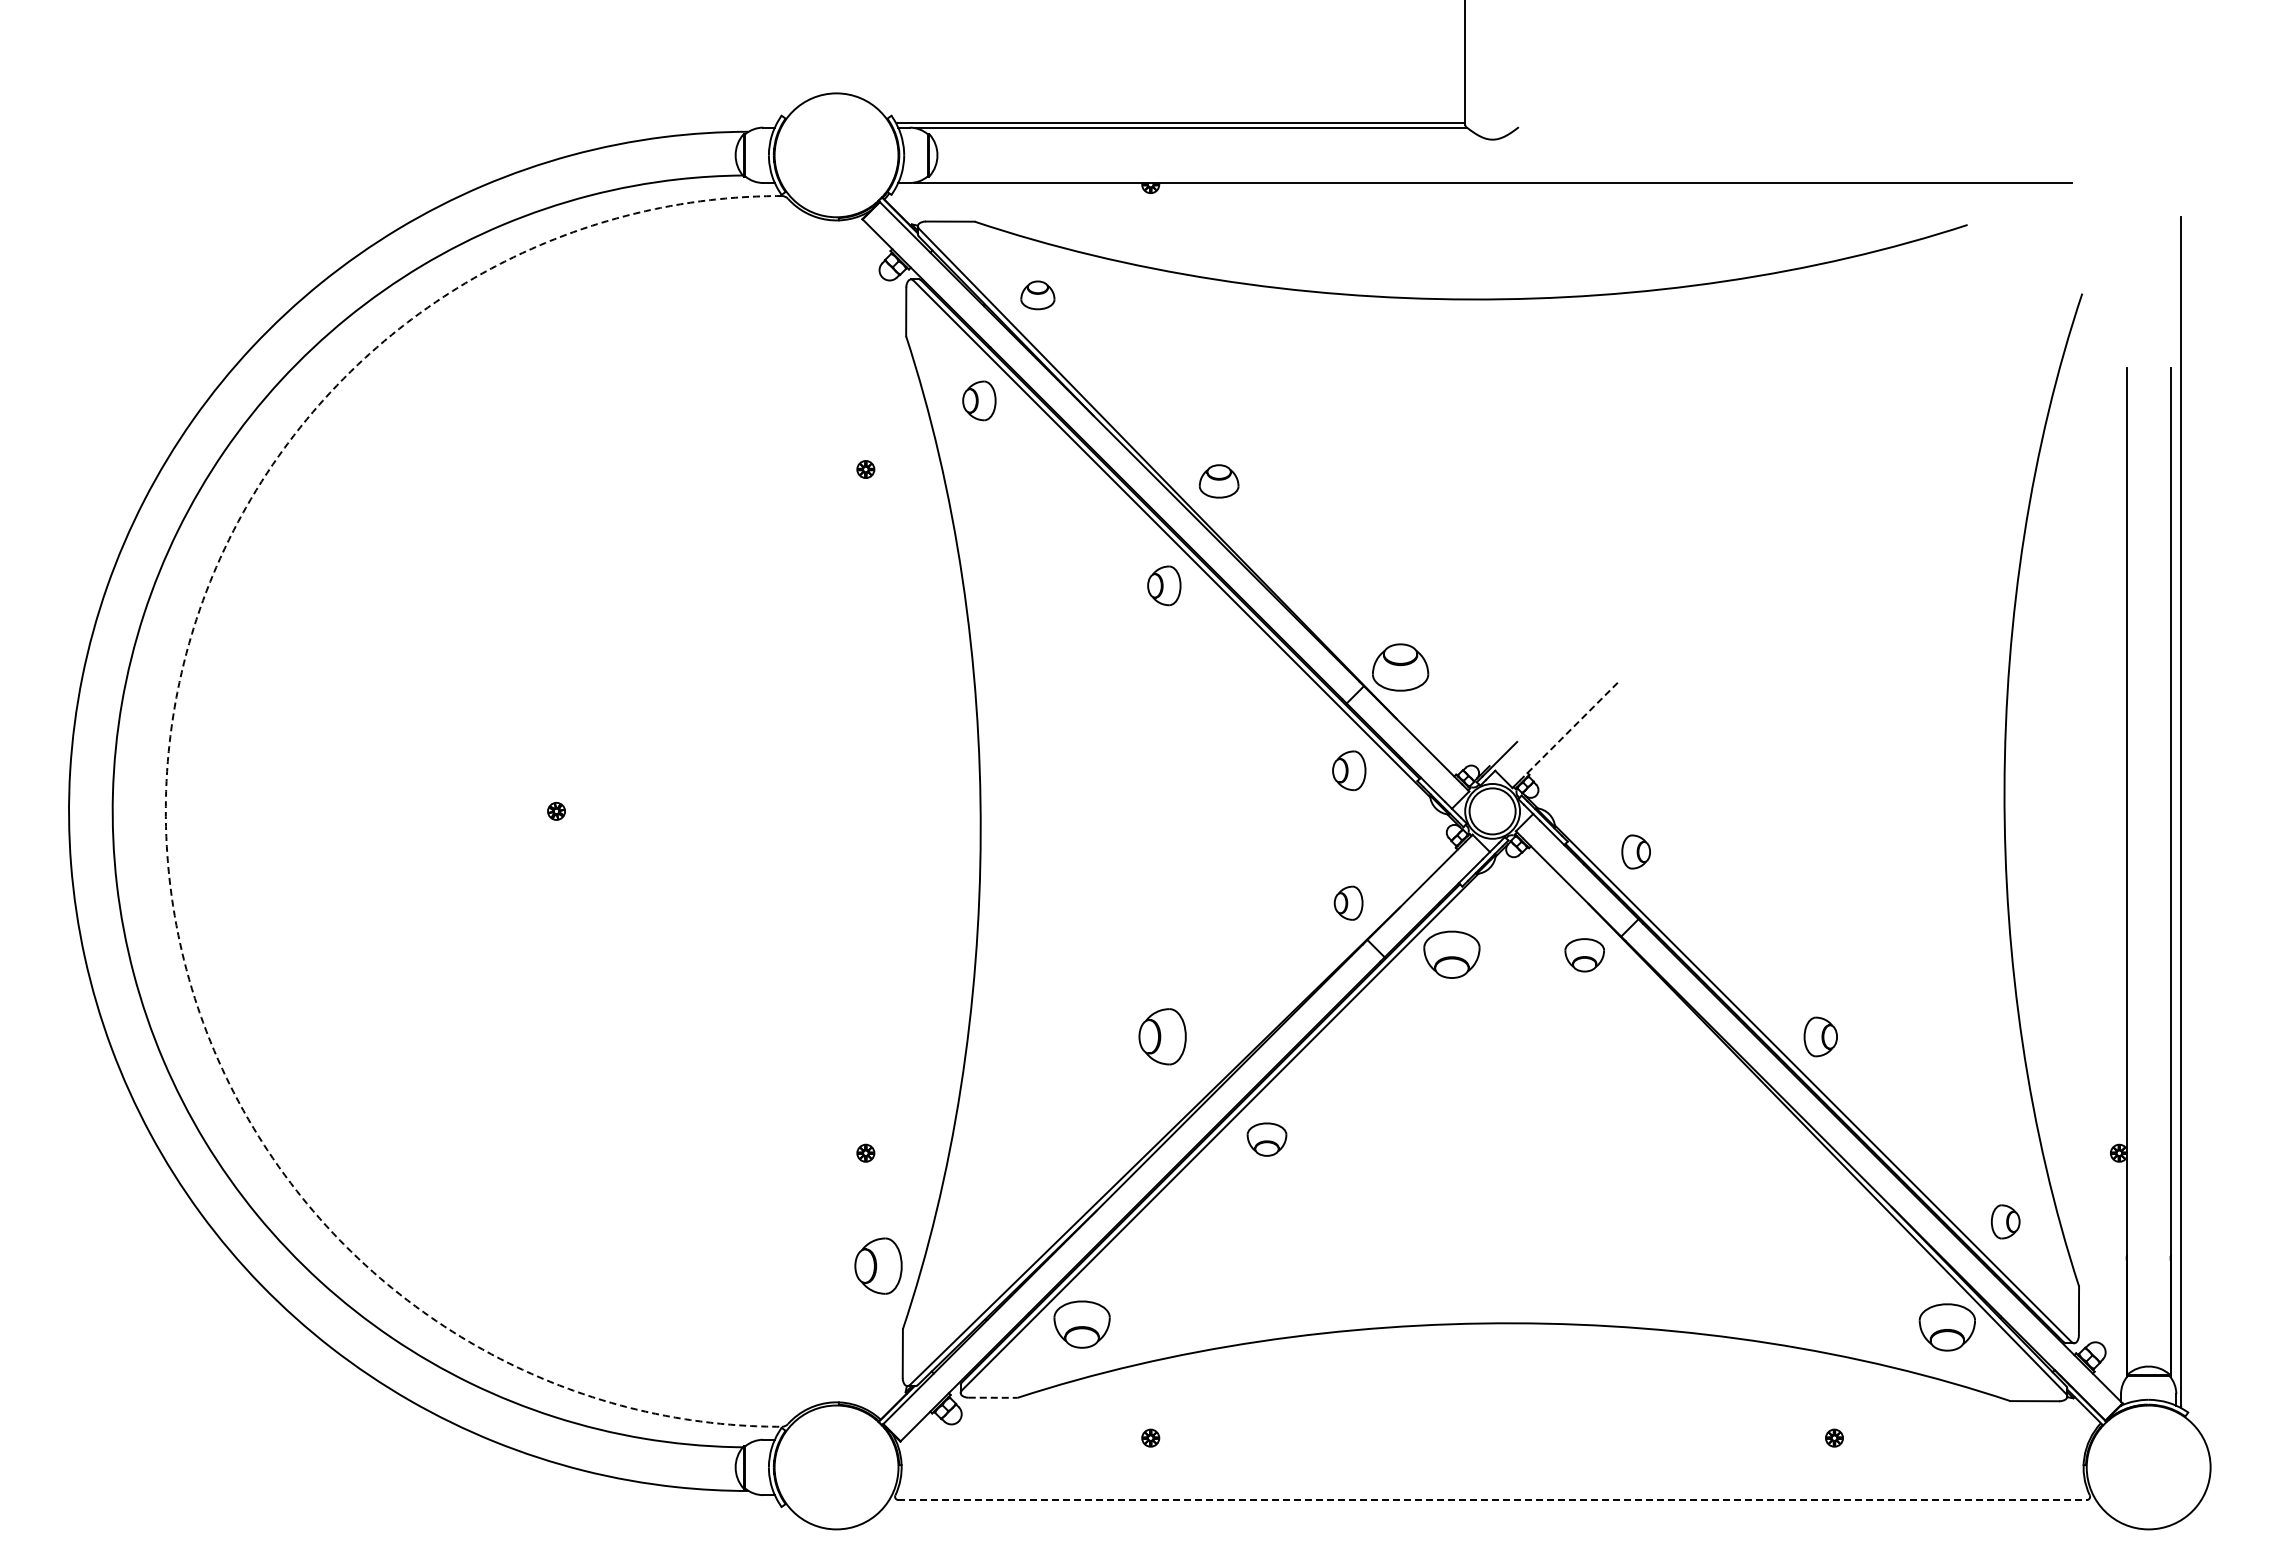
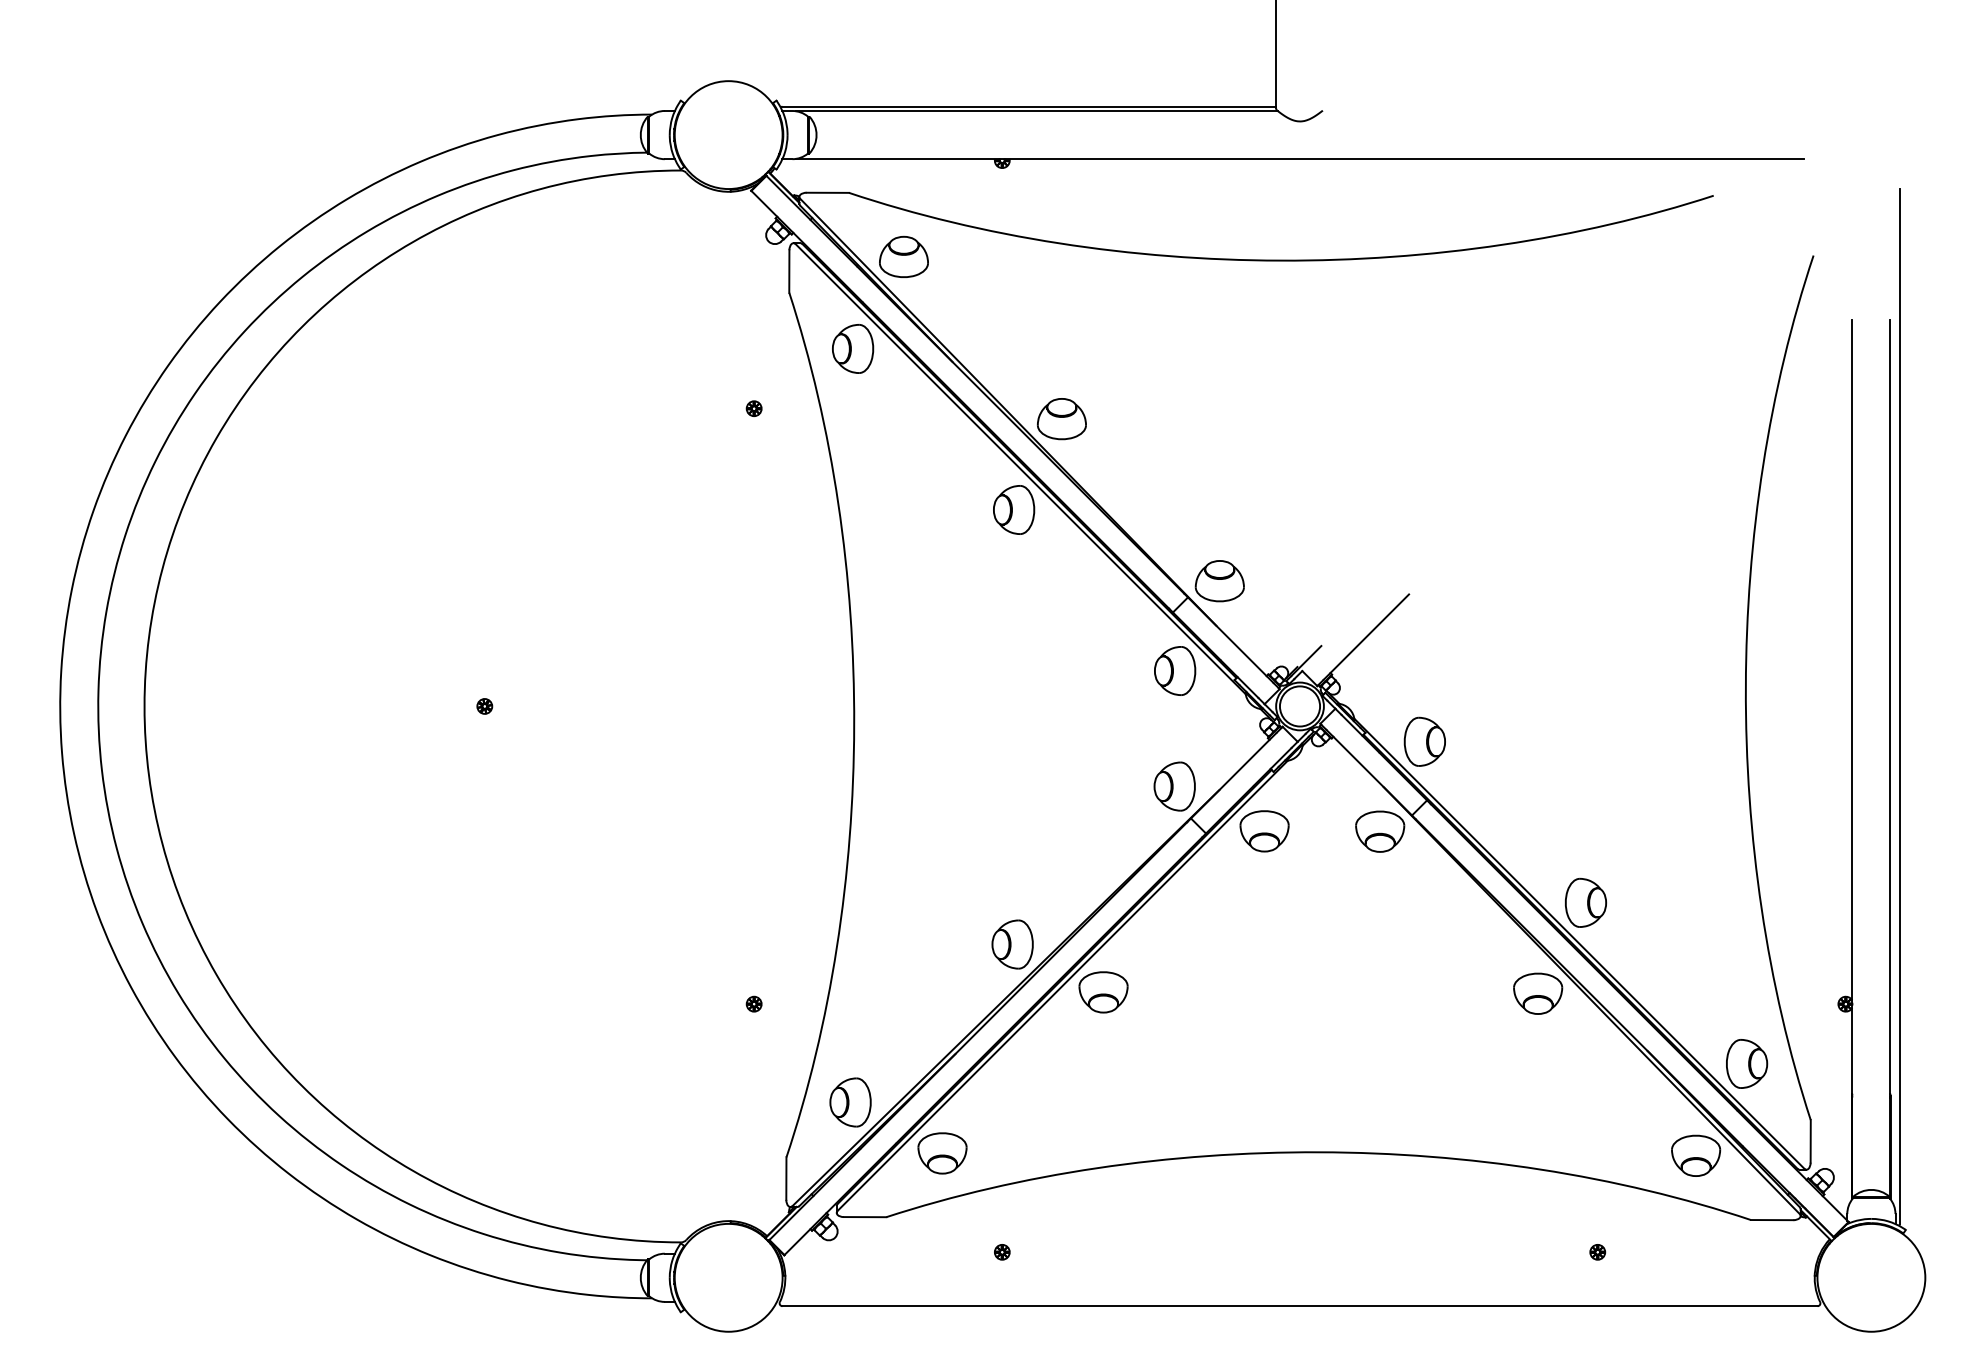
part: (1037, 295) -> (903, 257), size x1.67
part: (979, 400) -> (853, 348), size x1.43
part: (1218, 481) -> (1061, 419), size x1.43
part: (1164, 585) -> (1014, 509), size x1.43
line: (1569, 731) -> (1366, 636), dashed -> solid
part: (1349, 770) -> (1175, 670), size x1.43
arc: (165, 811) -> (144, 706), dashed -> solid
part: (1636, 851) -> (1425, 741), size x1.67
part: (1348, 902) -> (1174, 785), size x1.67
part: (1584, 955) -> (1380, 831), size x1.43
part: (1162, 1036) -> (1012, 944), moved
part: (1820, 1036) -> (1585, 902), size x1.43
part: (1266, 1139) -> (1103, 992), size x1.43
part: (1765, 1141) -> (1537, 993), added
part: (2005, 1221) -> (1746, 1063), size x1.67
part: (878, 1265) -> (850, 1101), moved
line: (993, 1397) -> (865, 1216), dashed -> solid
line: (1493, 1500) -> (1300, 1306), dashed -> solid

